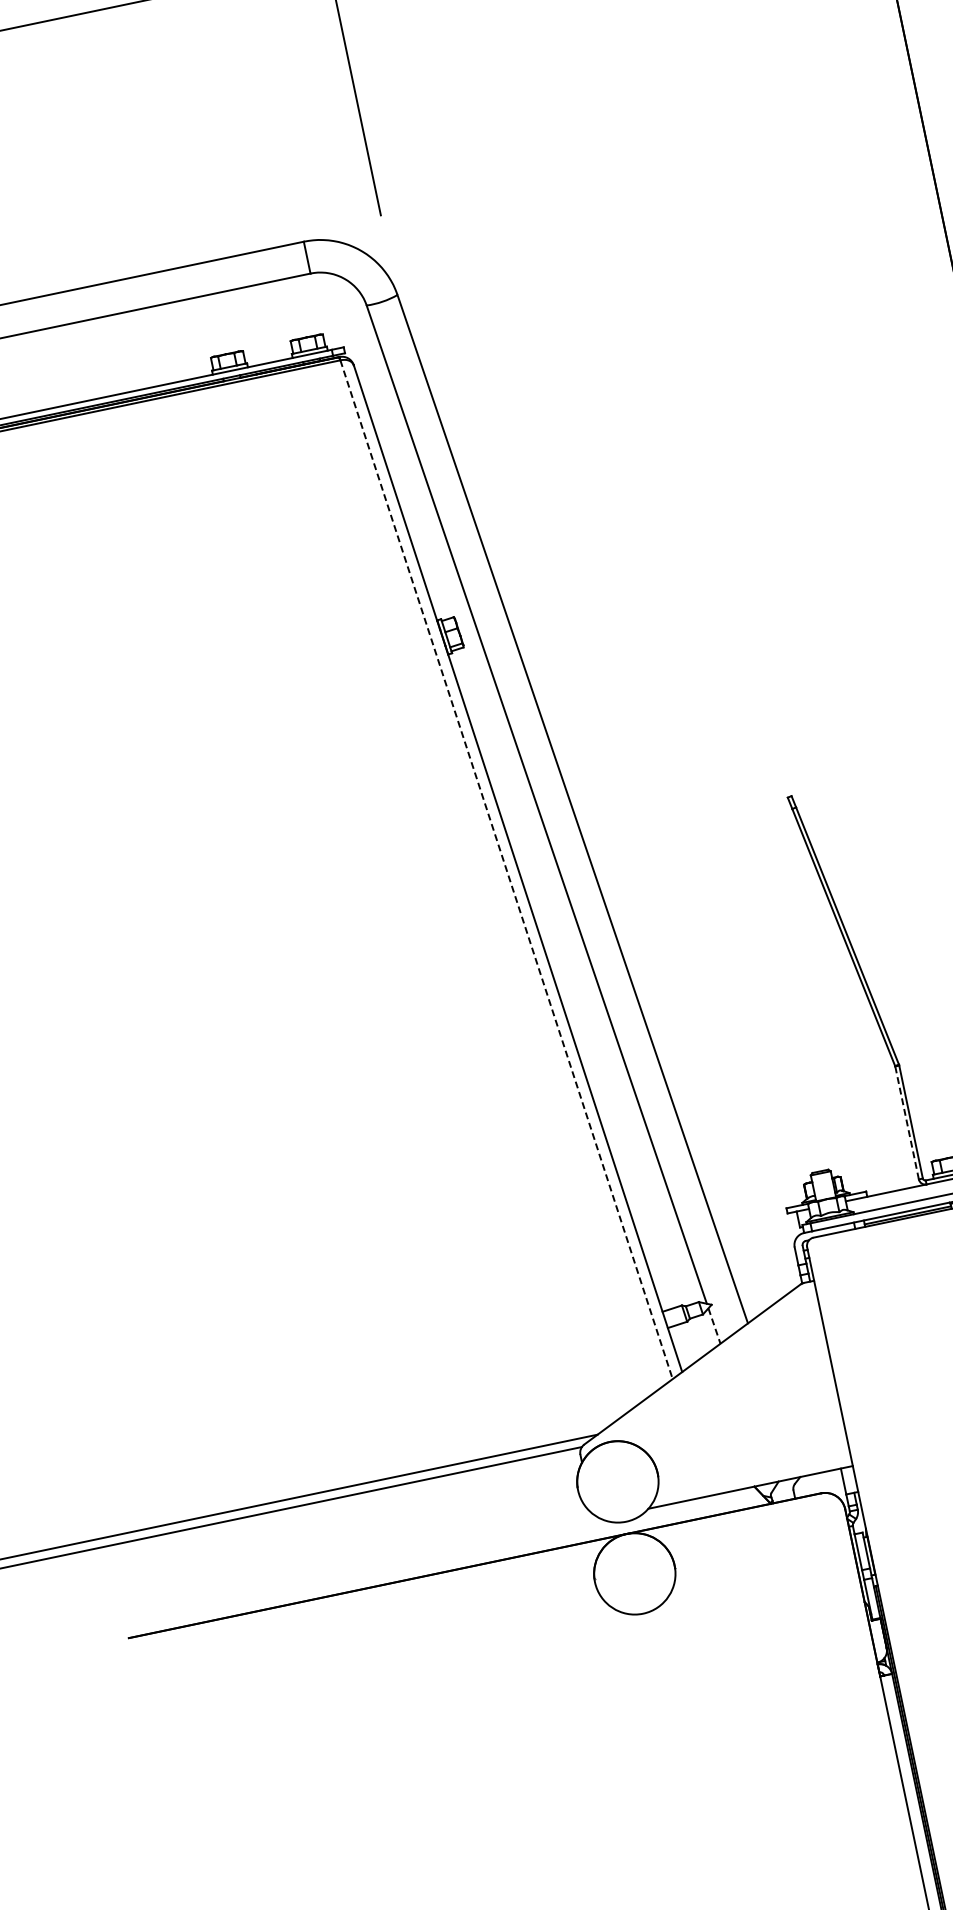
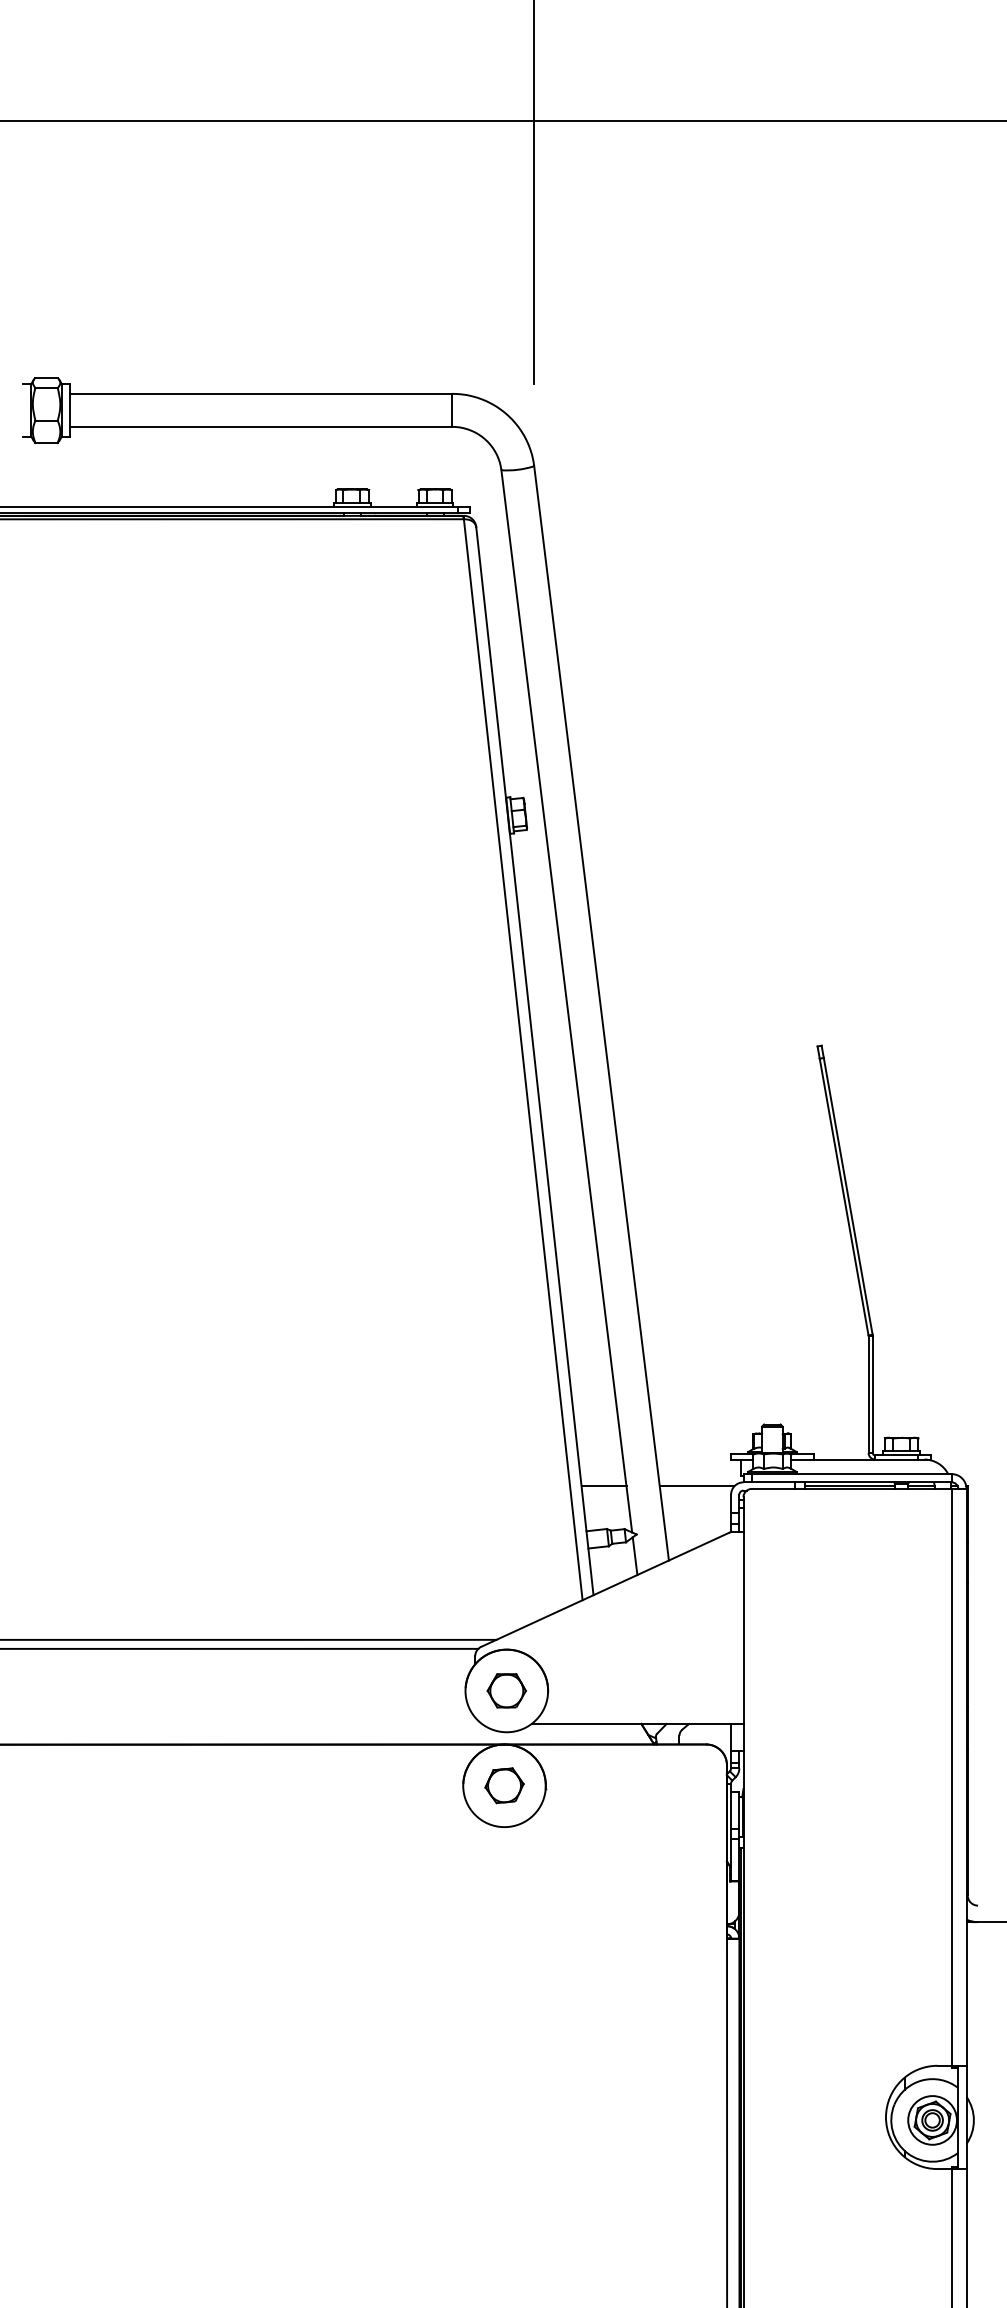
line: (506, 869) -> (523, 1059), dashed -> solid
line: (907, 1123) -> (868, 1394), dashed -> solid
line: (759, 1246) -> (696, 1486), added
line: (669, 1265) -> (603, 1486), added
line: (714, 1326) -> (635, 1556), dashed -> solid
part: (617, 1481) -> (506, 1690), added
part: (634, 1573) -> (504, 1785), added

